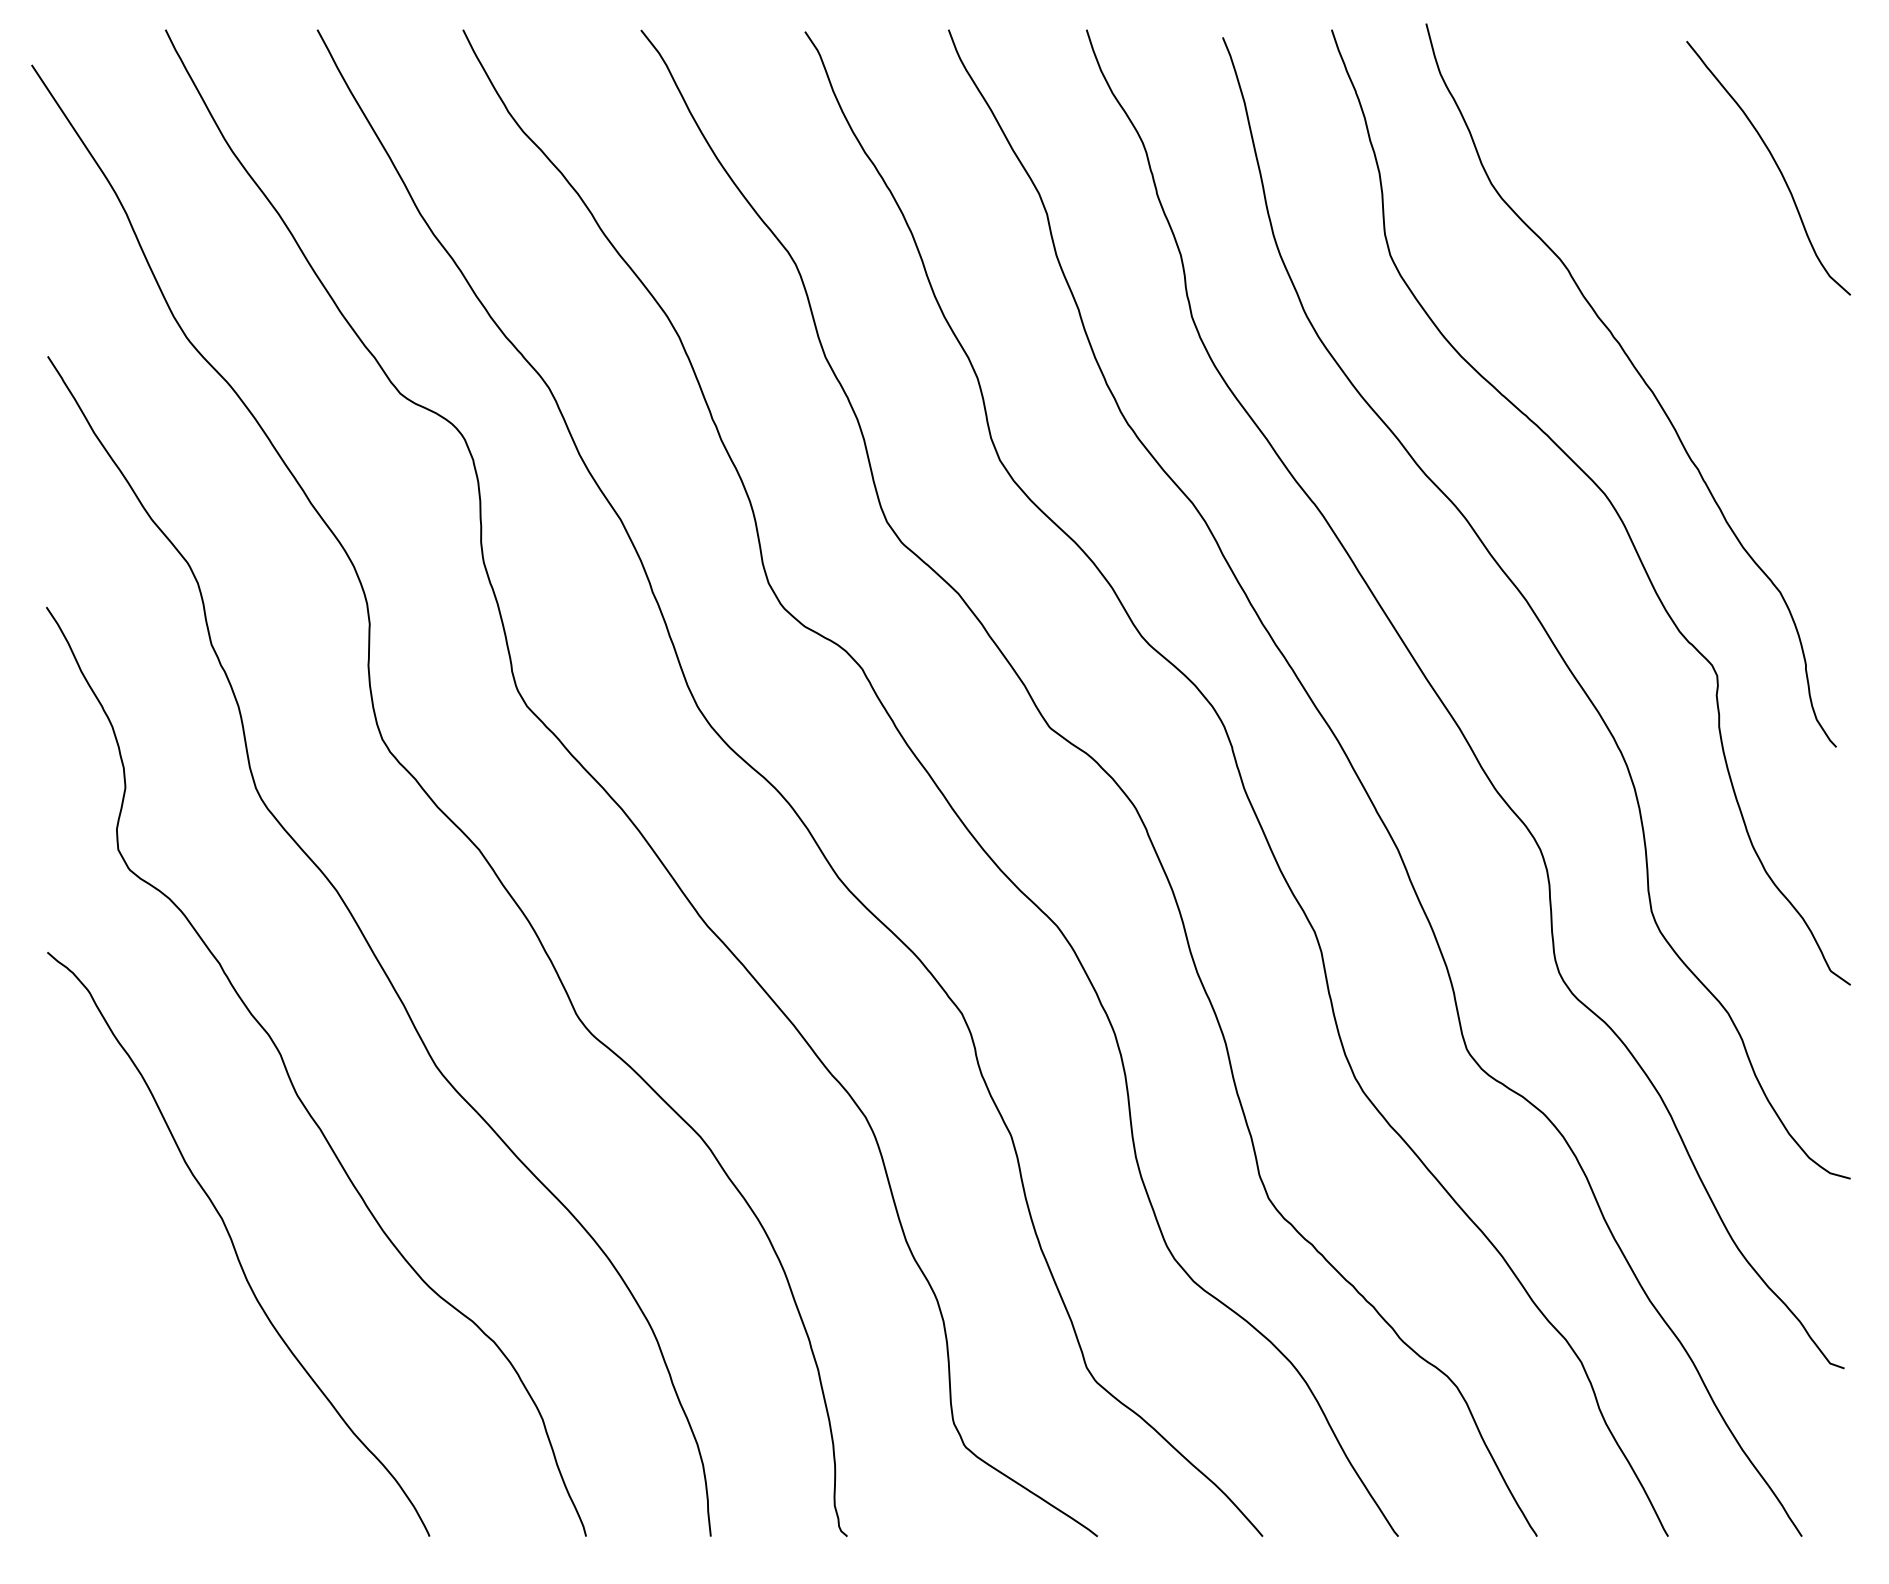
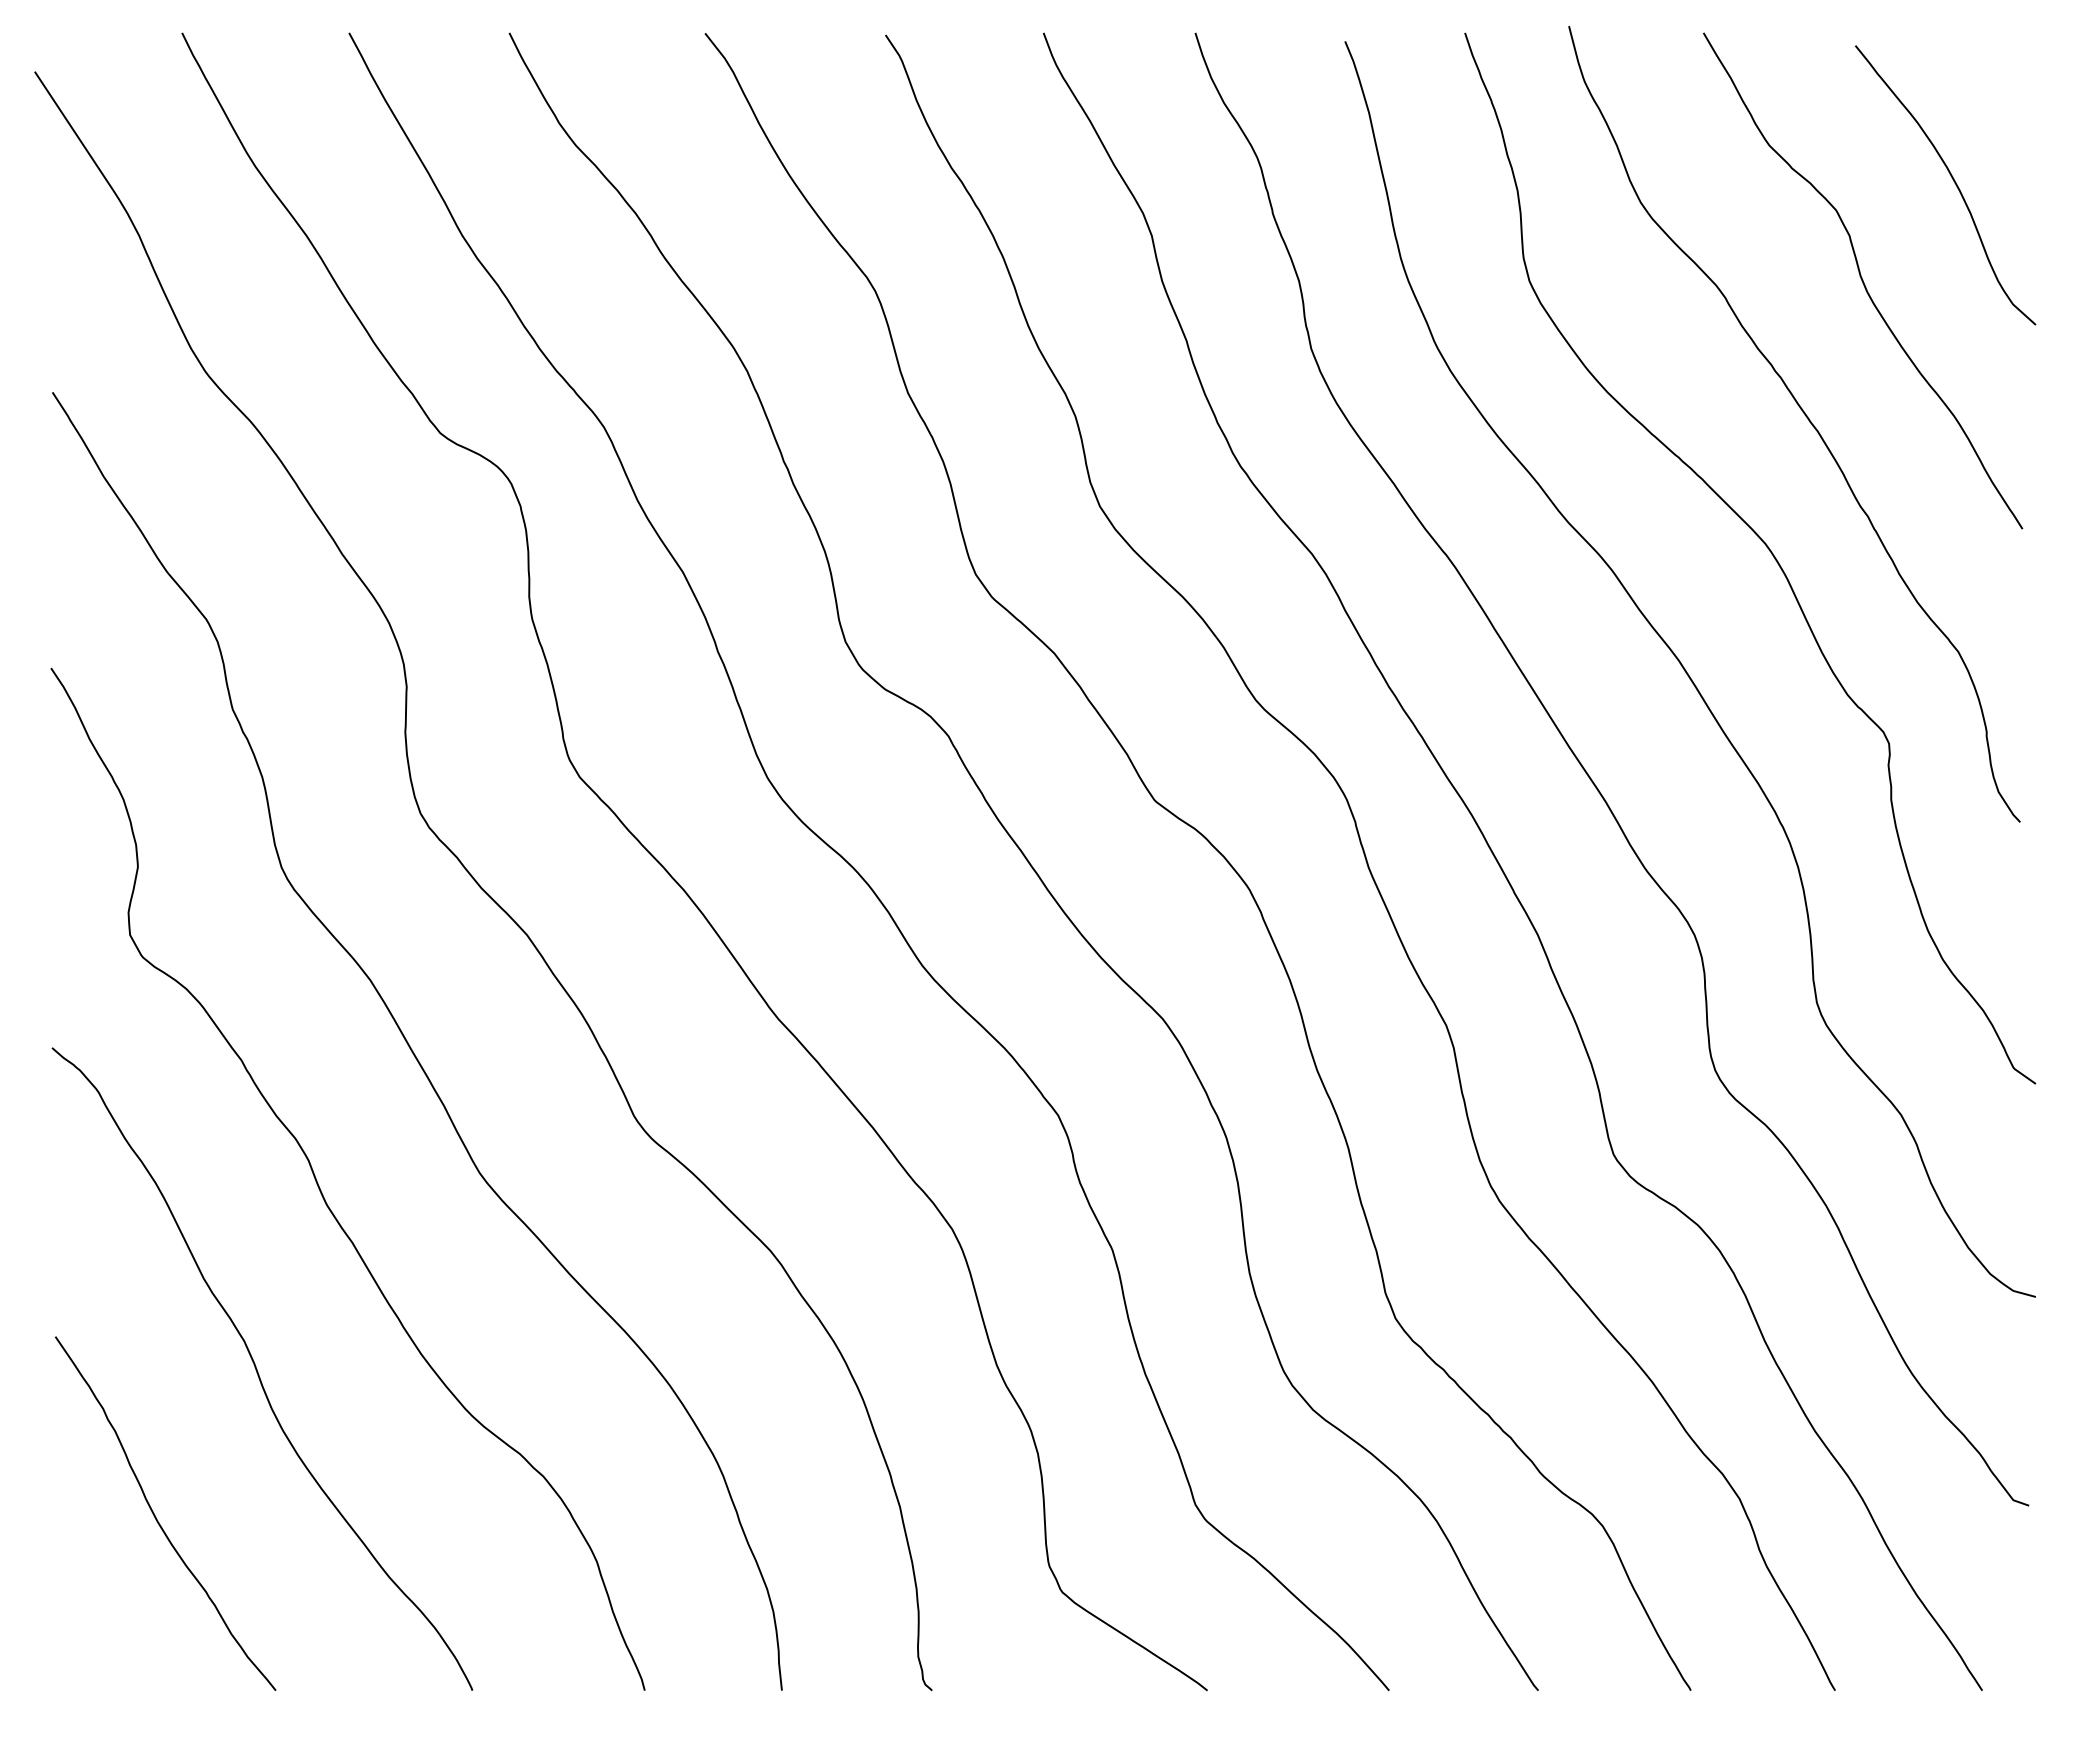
curve: (1693, 254) -> (1863, 280), added
curve: (142, 1379) -> (156, 1517), added

